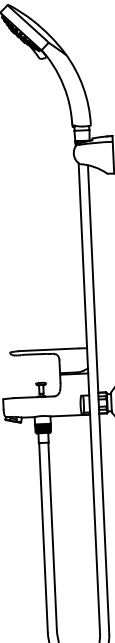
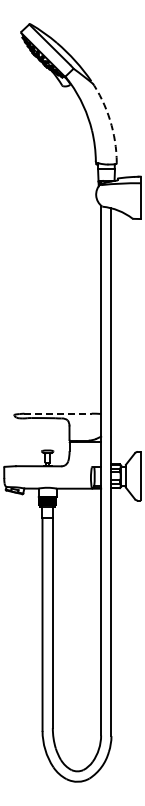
arc: (83, 87) -> (110, 120), solid -> dashed
line: (49, 349) -> (58, 413), solid -> dashed

